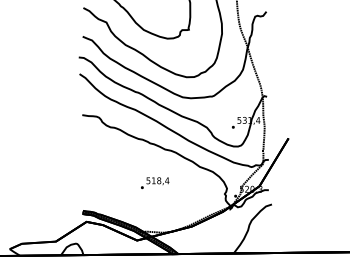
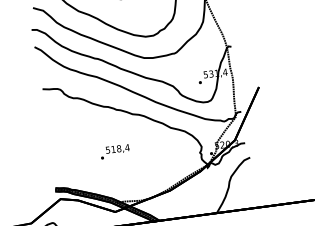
text: (155, 183) -> (115, 152), moved

